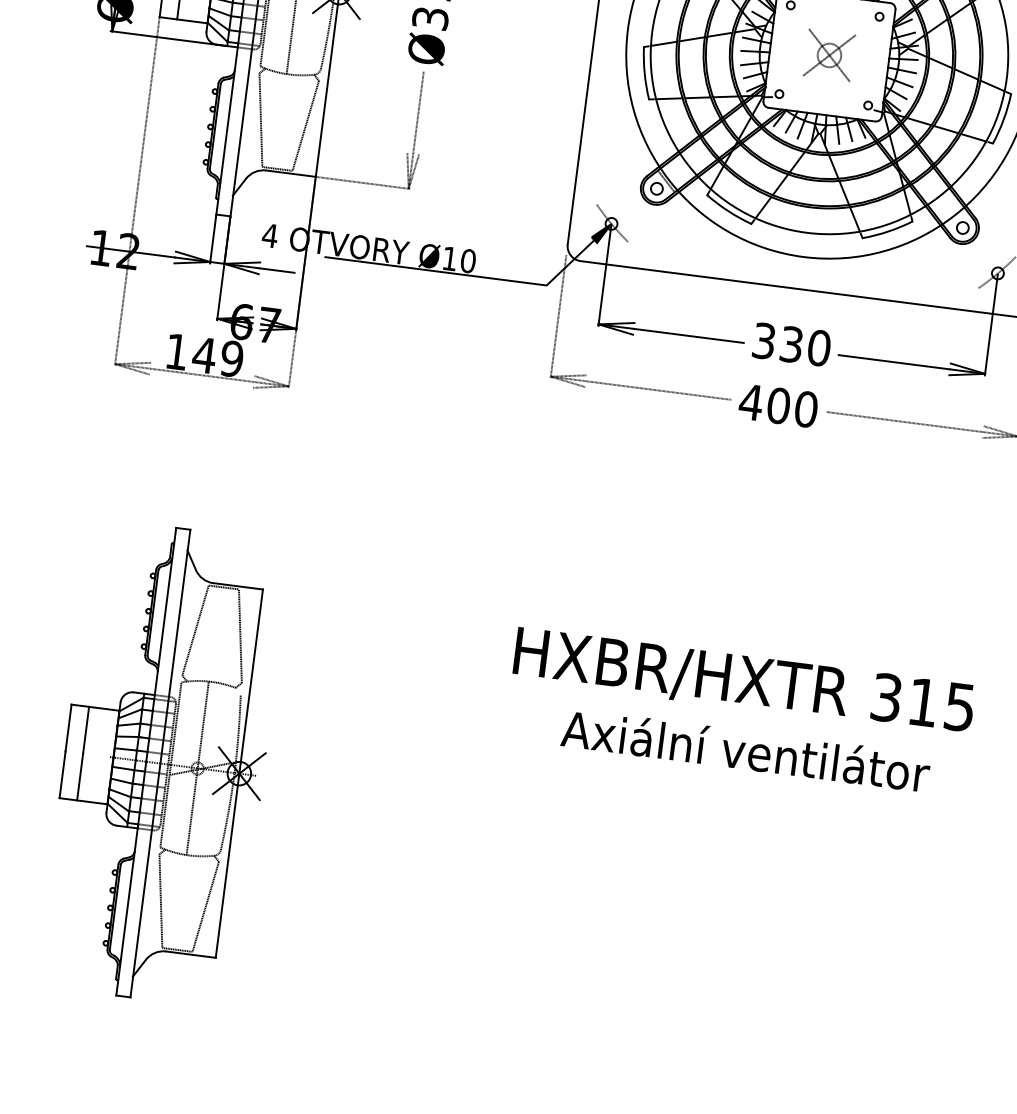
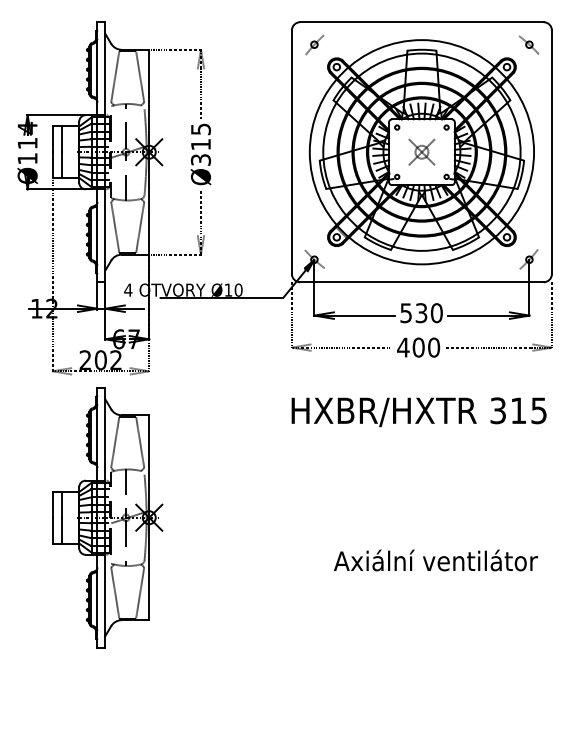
text: (764, 339) -> (406, 312), 330 -> 530
text: (203, 355) -> (100, 360), 149 -> 202
text: (742, 682) -> (418, 412), moved
text: (745, 750) -> (435, 560), moved
part: (164, 763) -> (107, 517), moved

